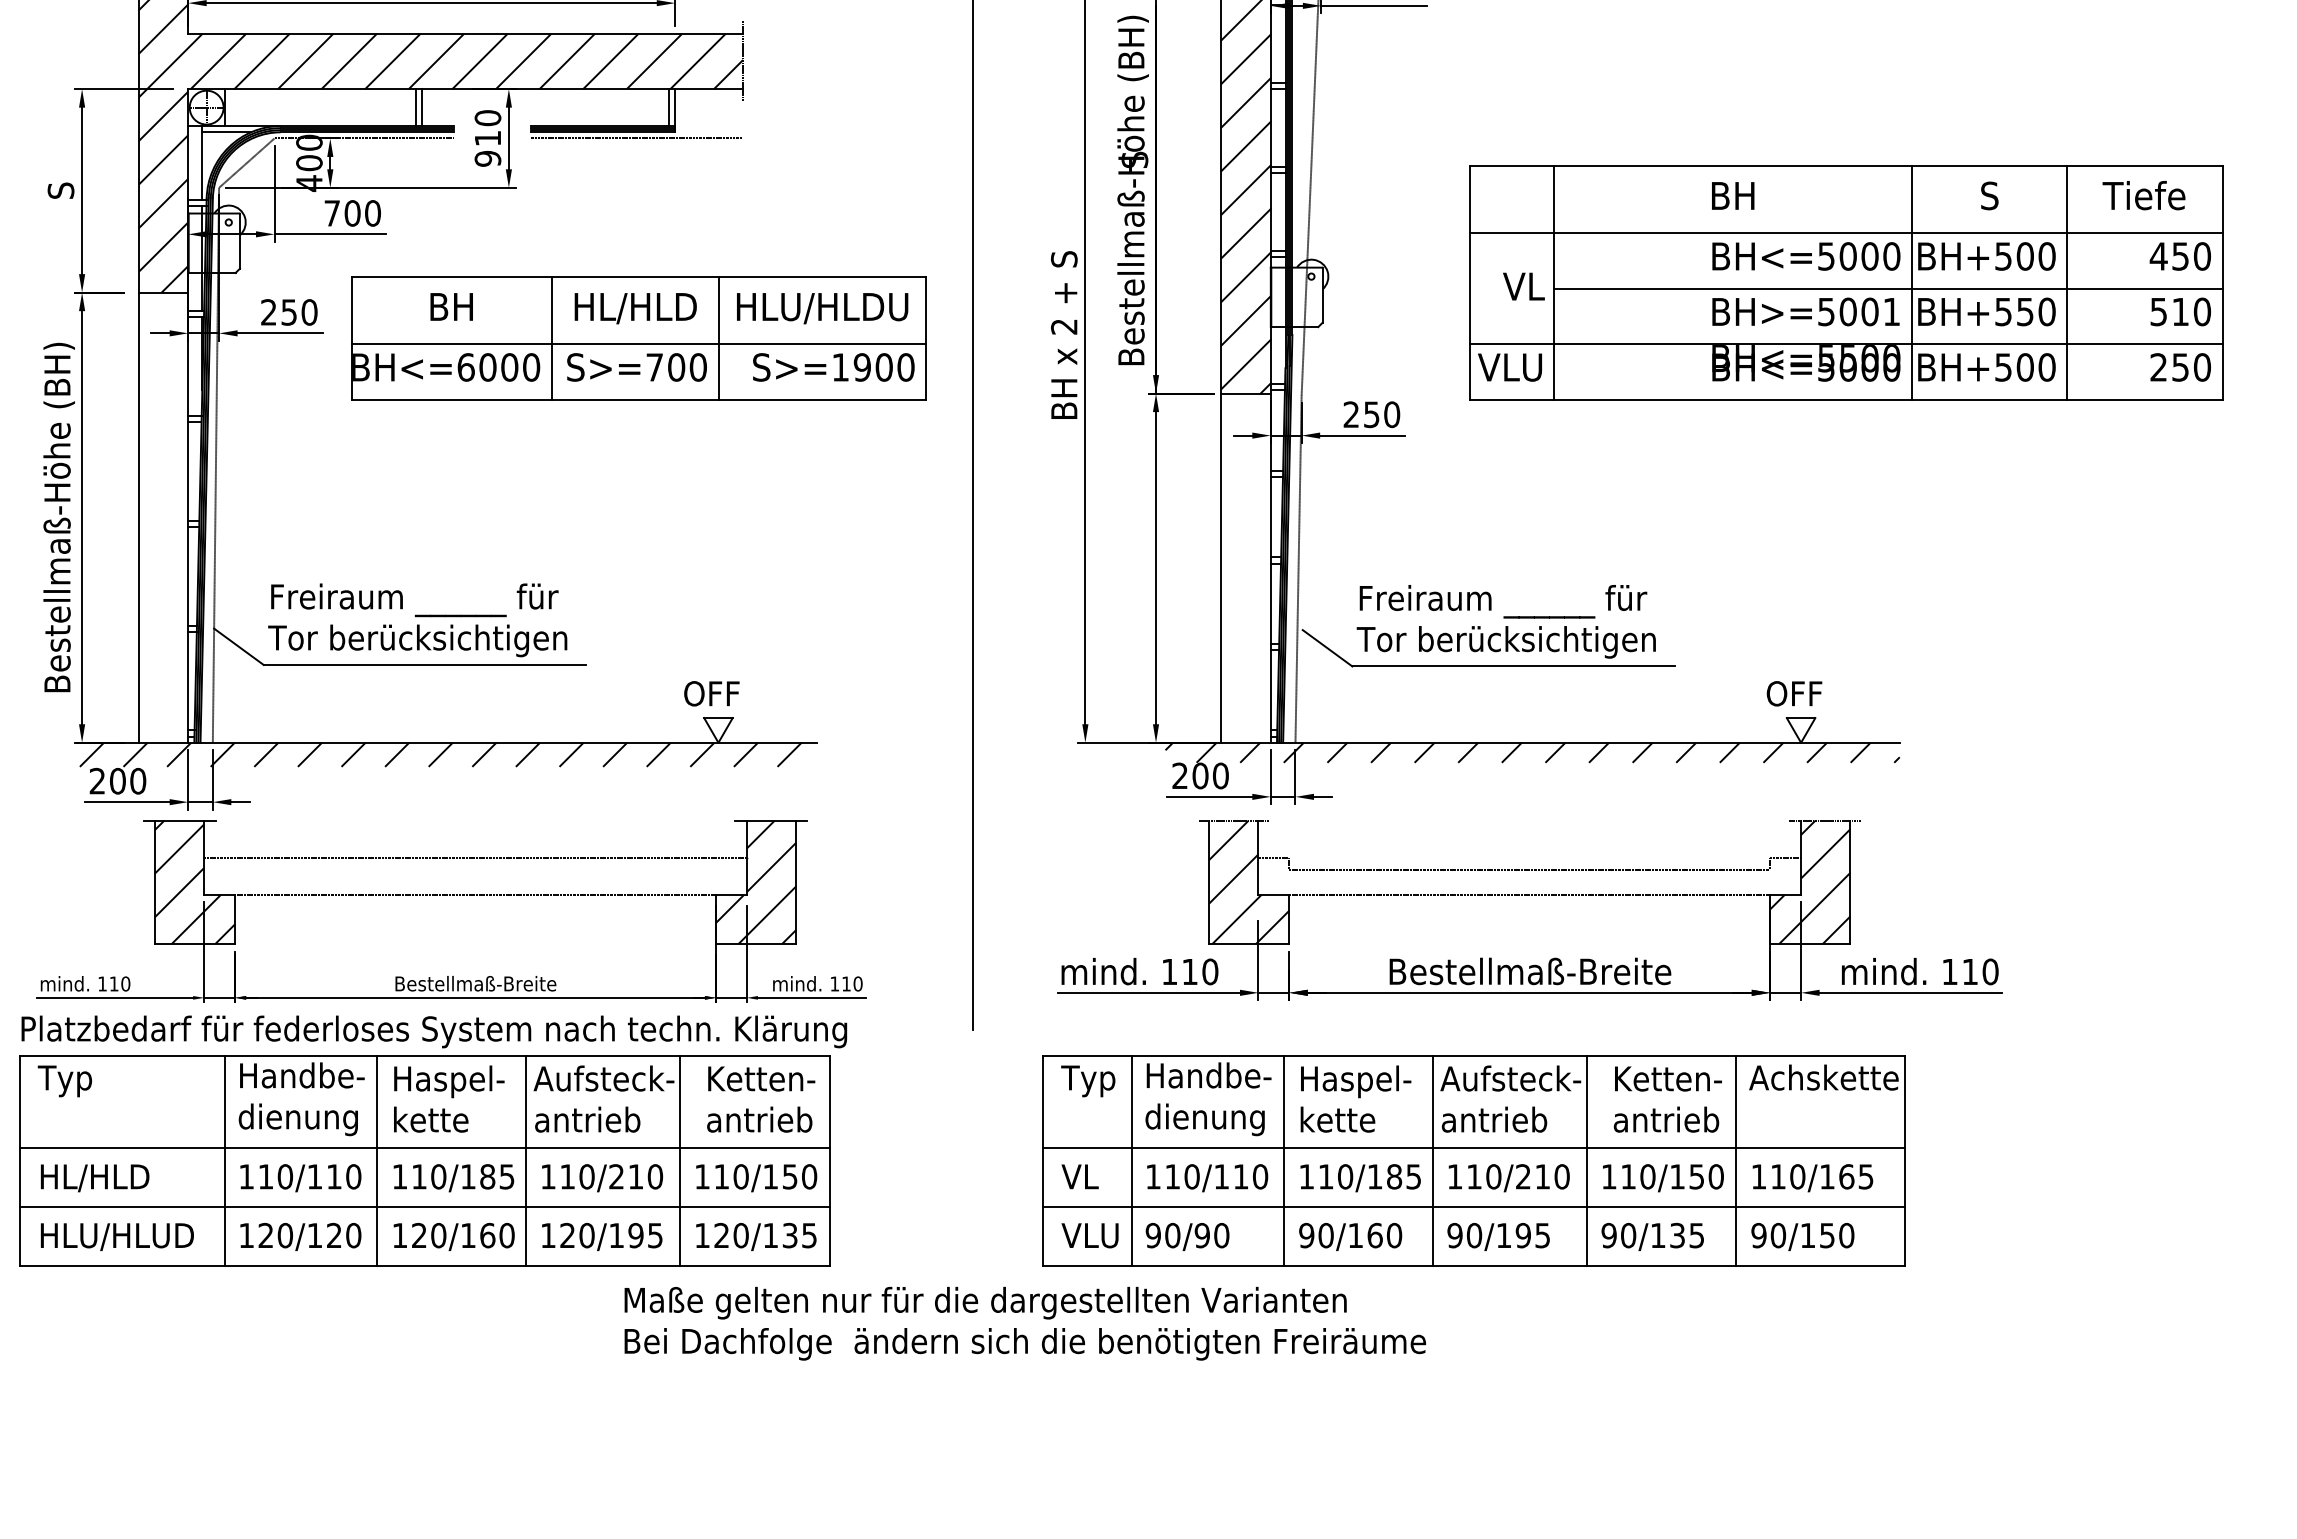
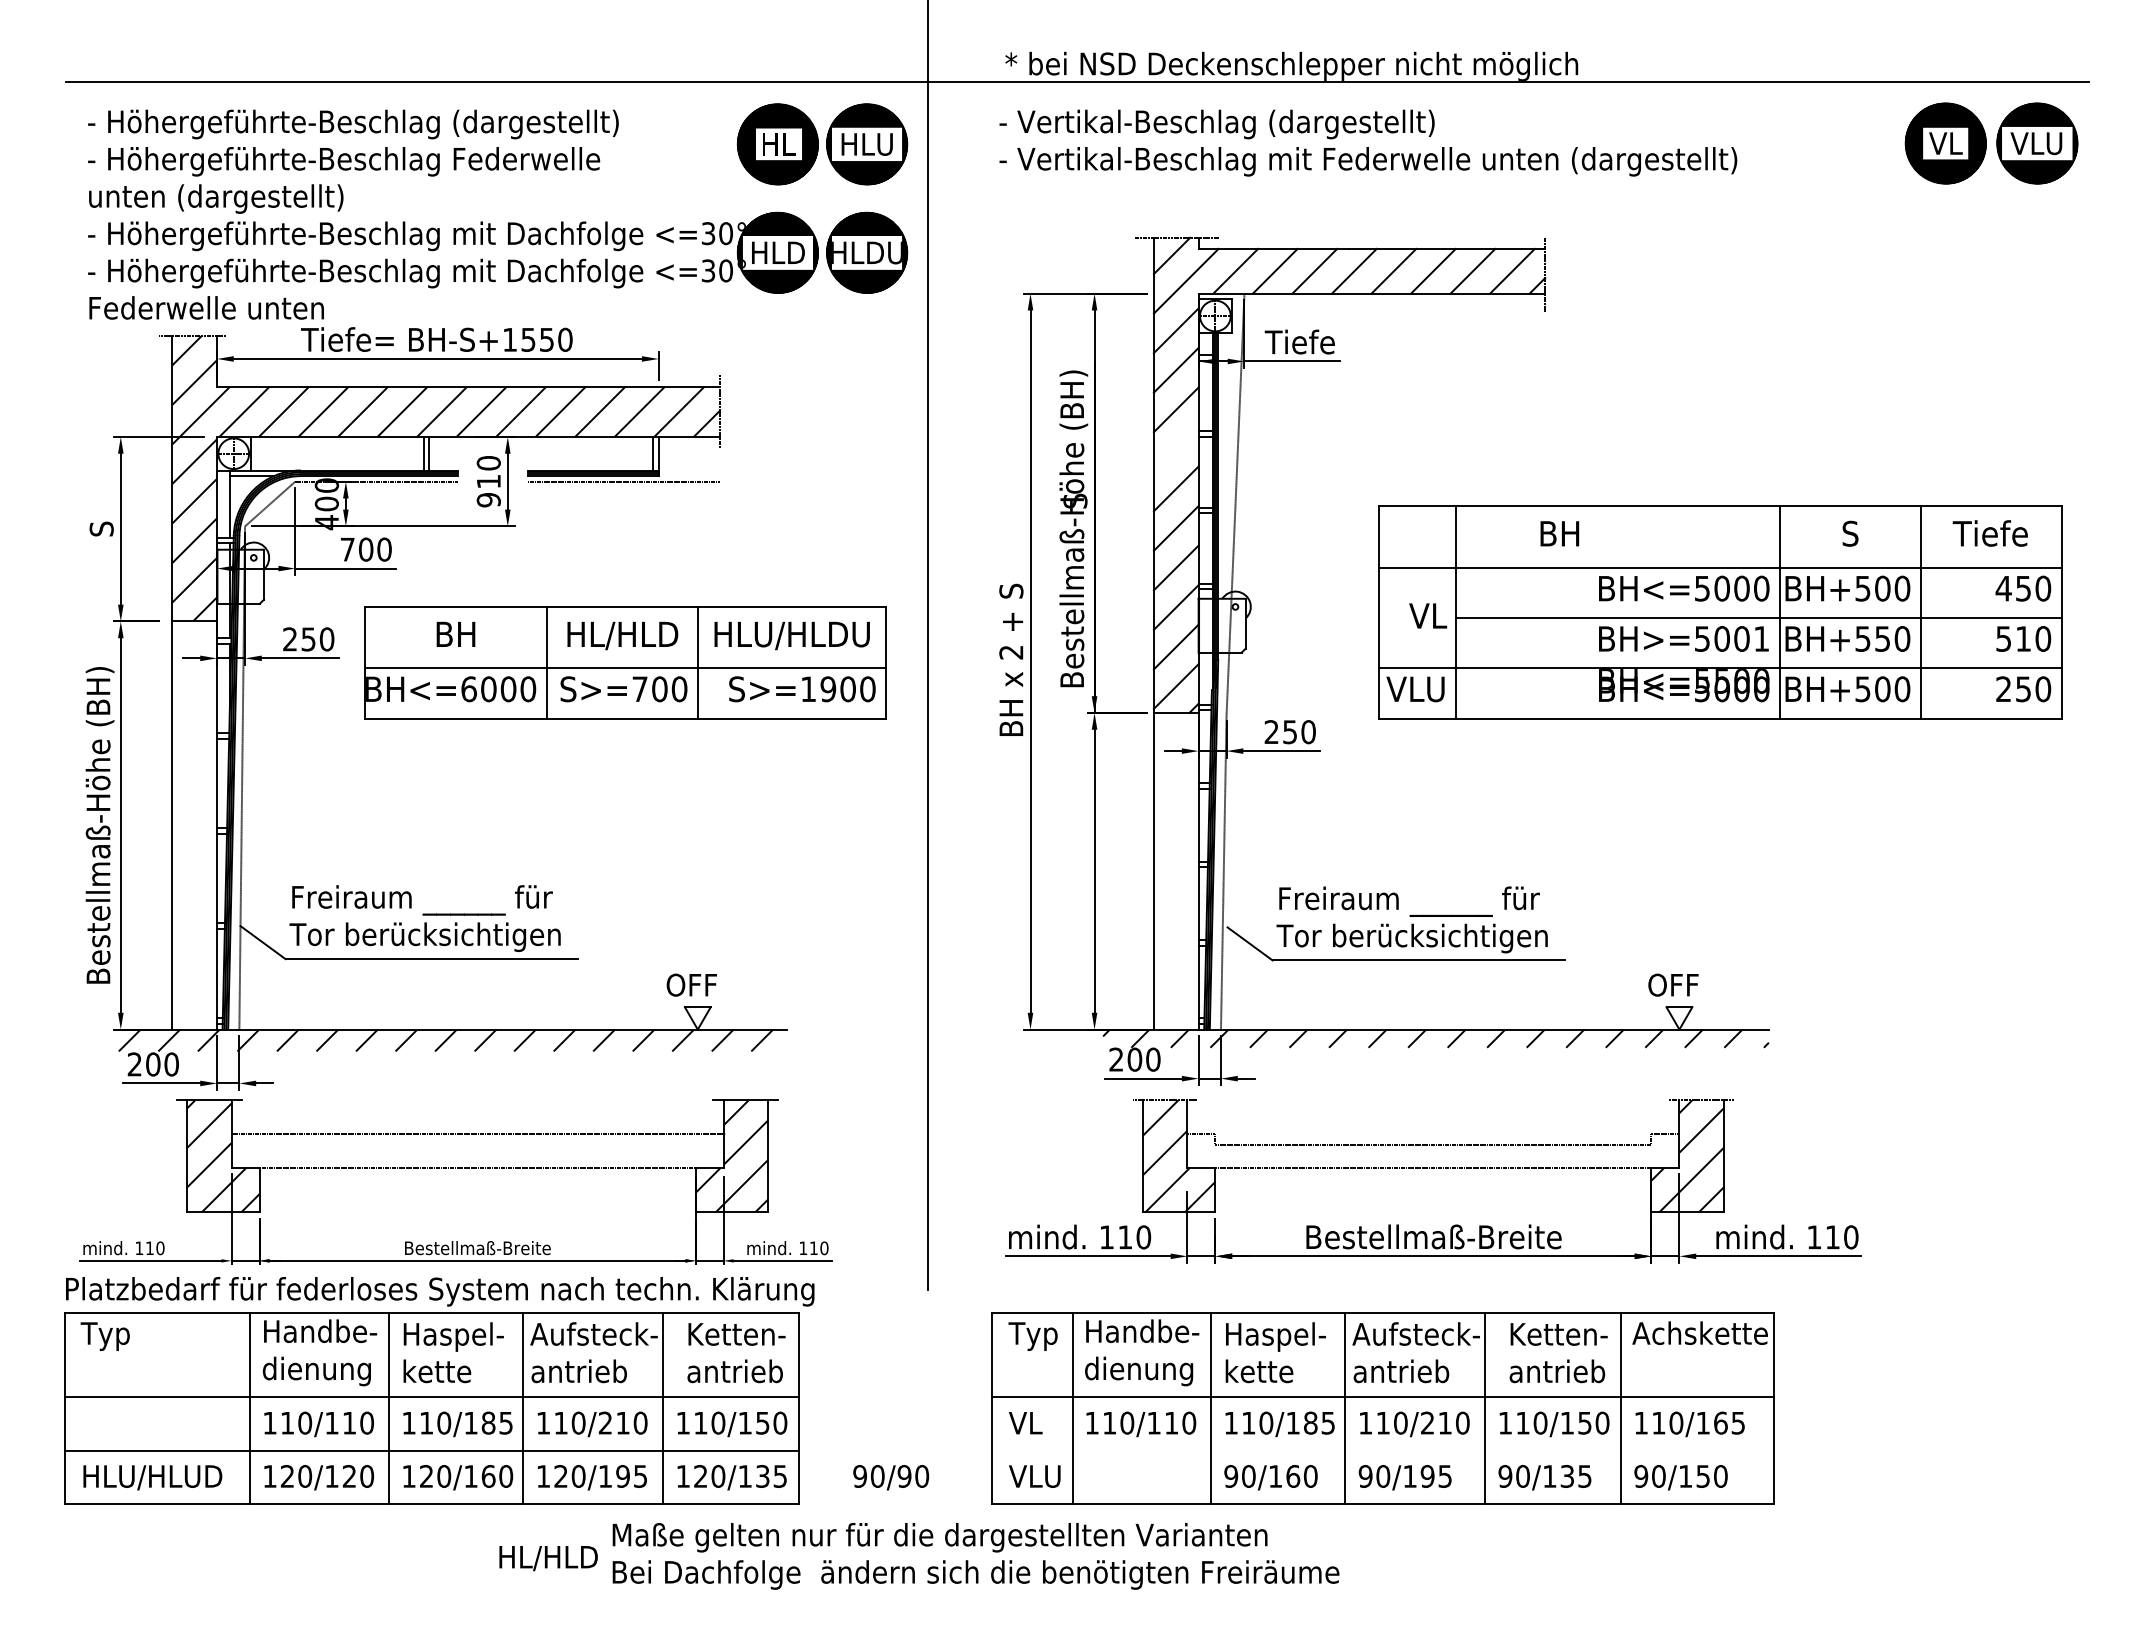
line: (1245, 102) -> (1175, 449), removed
text: (1732, 195) -> (1559, 533), moved
text: (94, 1178) -> (548, 1558), moved
line: (1474, 1206) -> (1383, 1450), removed
text: (1187, 1236) -> (891, 1477), moved

